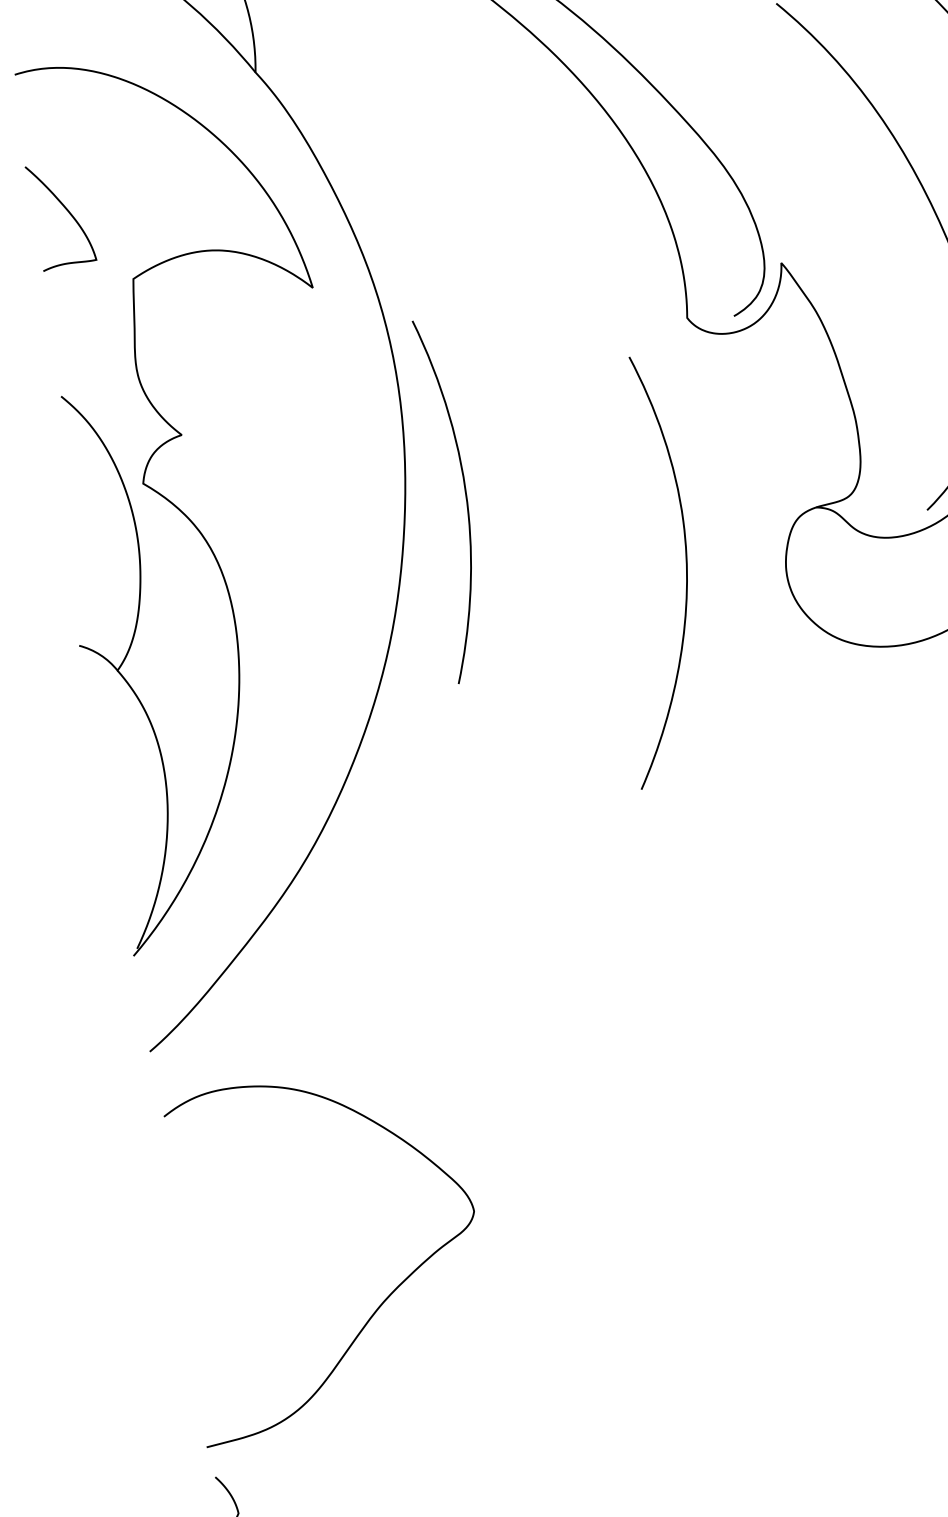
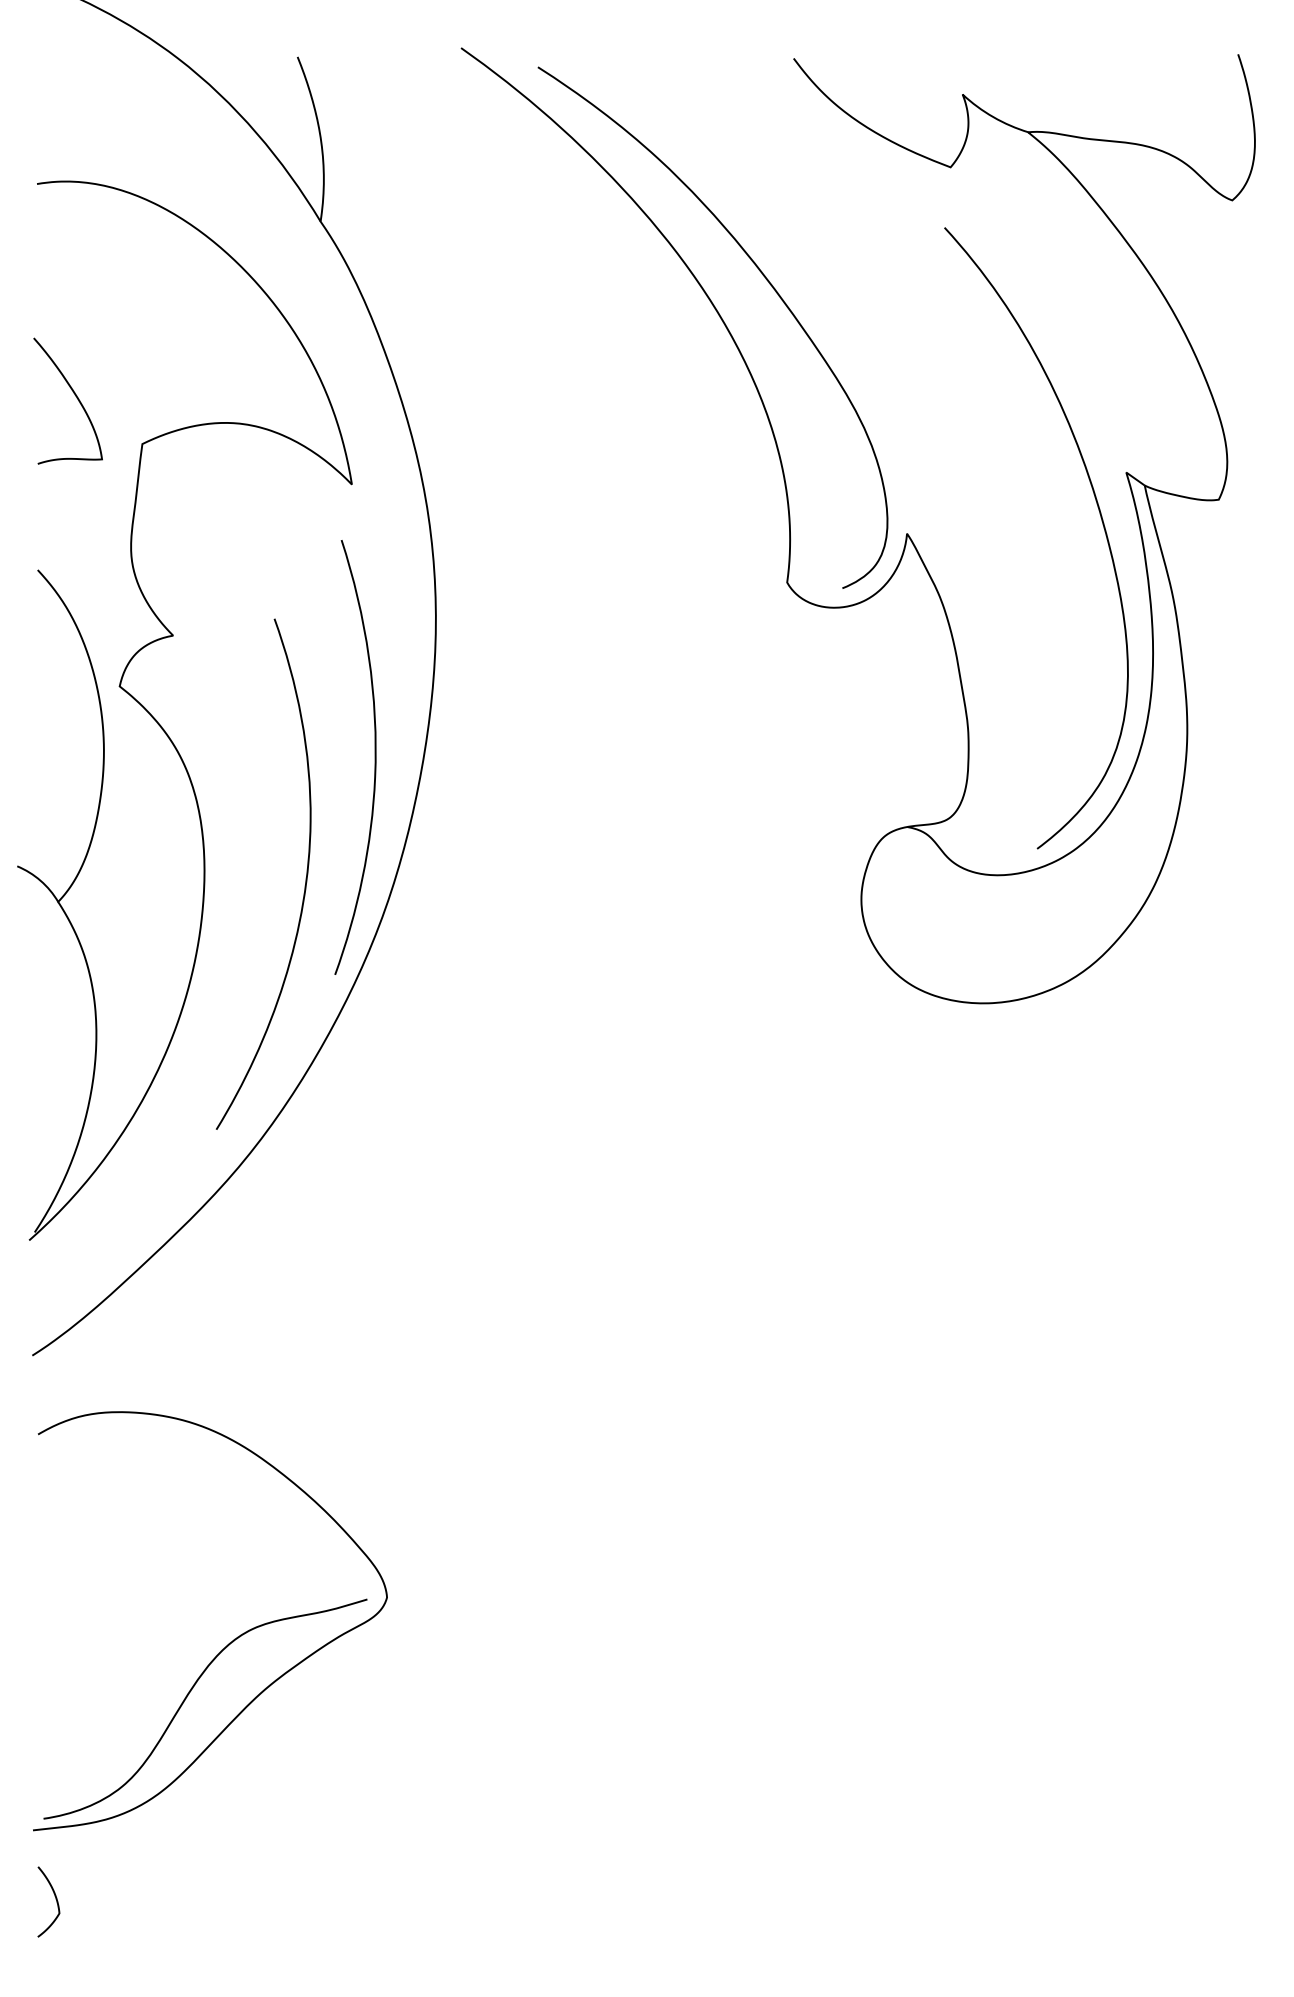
curve: (65, 209) -> (74, 395), moved
curve: (465, 498) -> (374, 757), moved
curve: (685, 569) -> (305, 878), moved
curve: (319, 1318) -> (187, 1697), added

